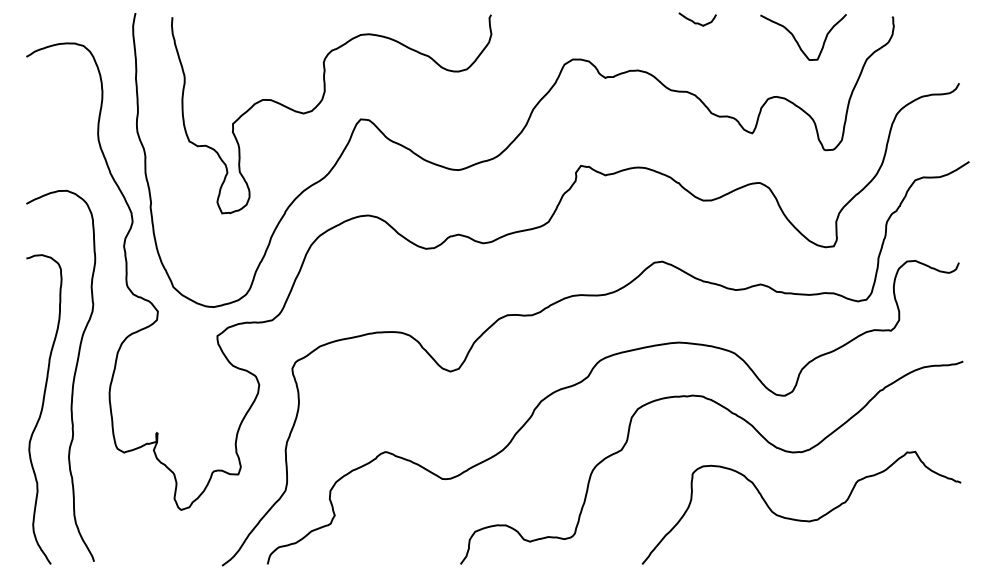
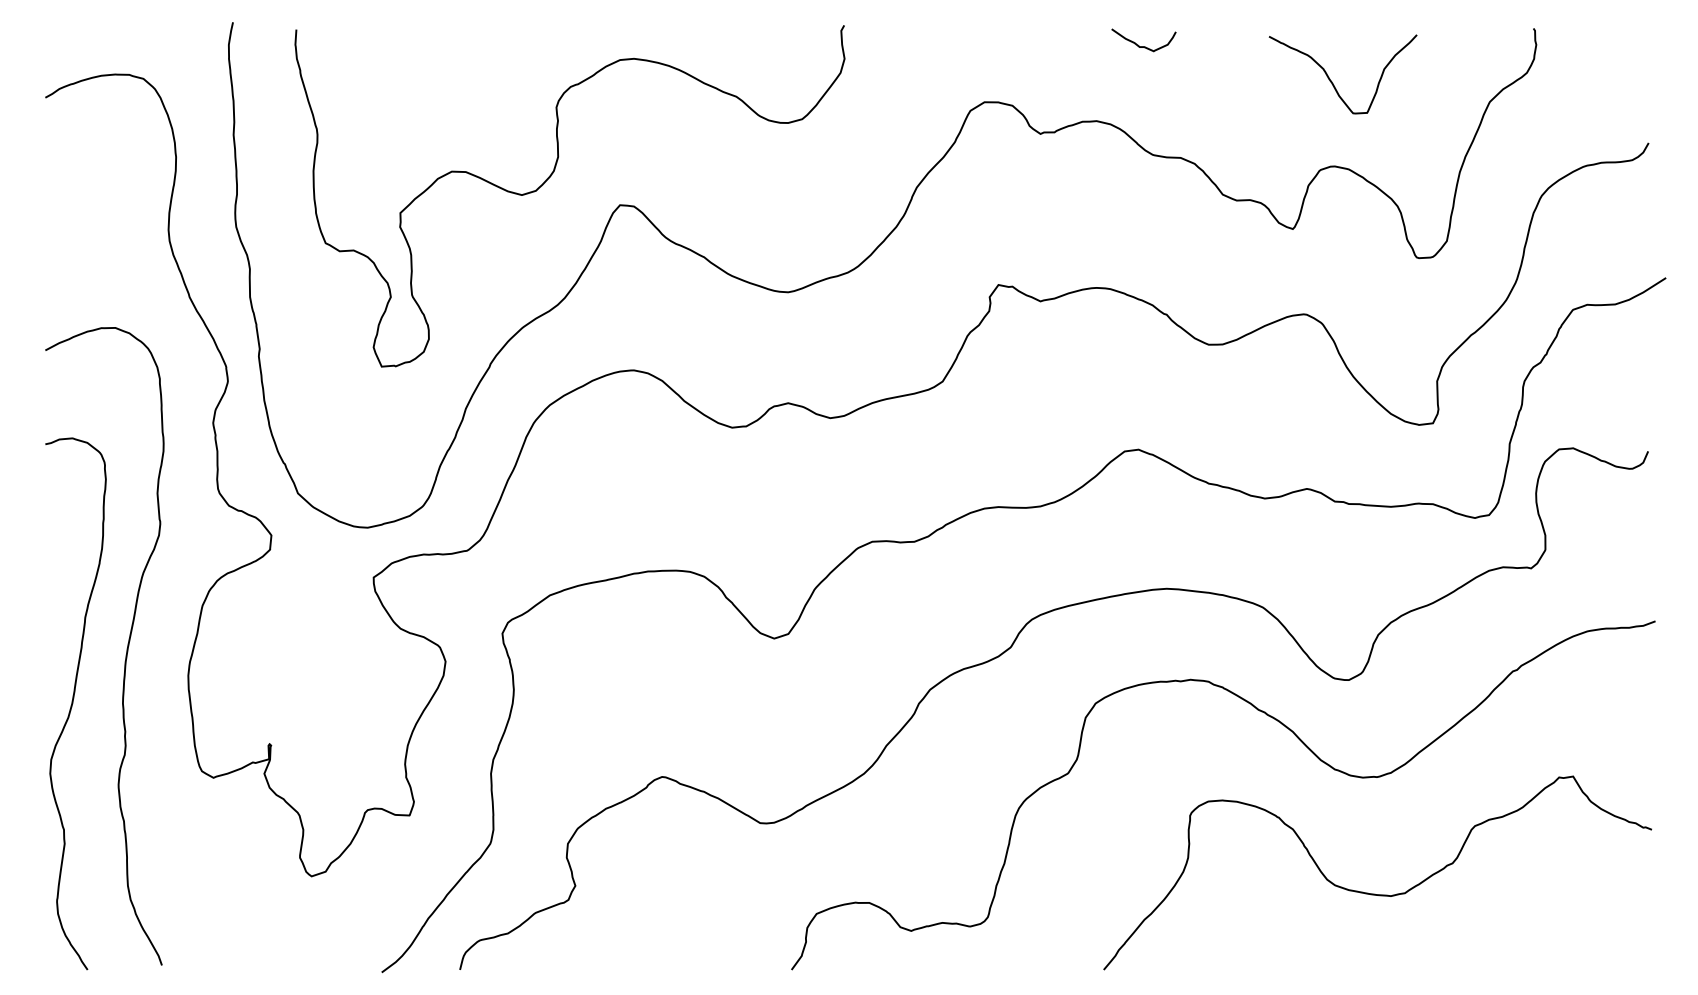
curve: (697, 22) -> (1143, 45), moved
curve: (798, 42) -> (1334, 83), moved

